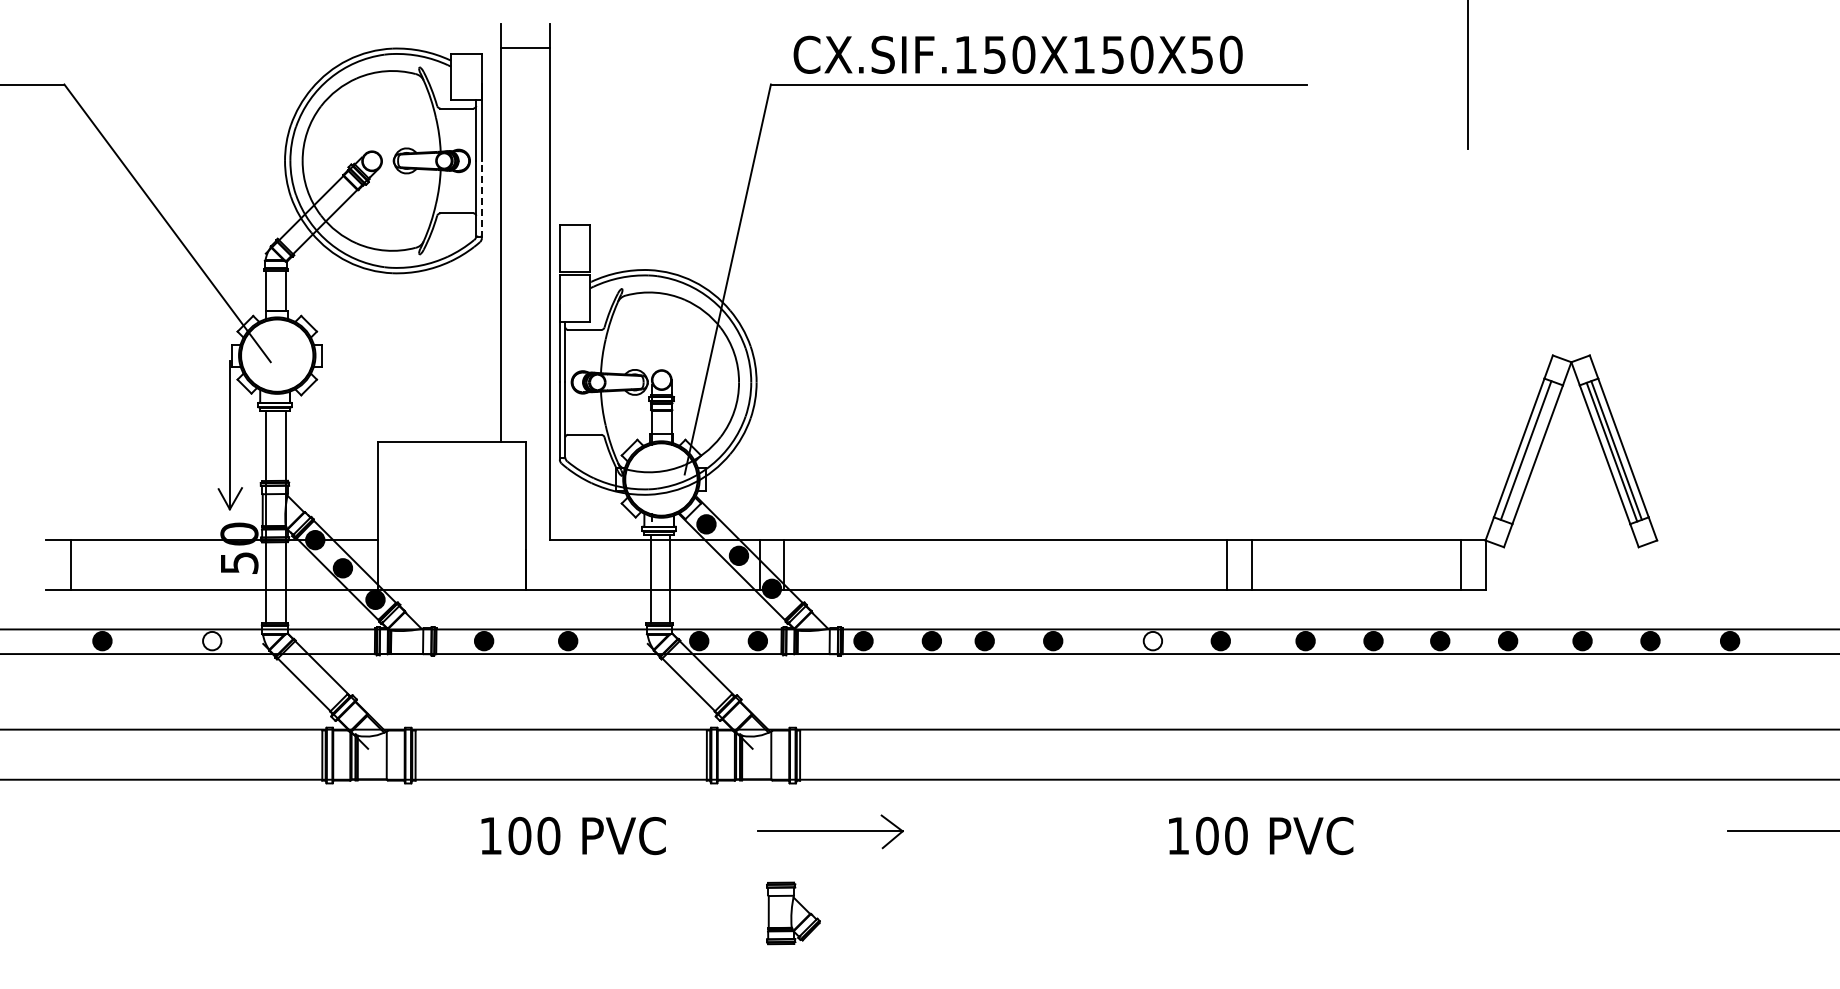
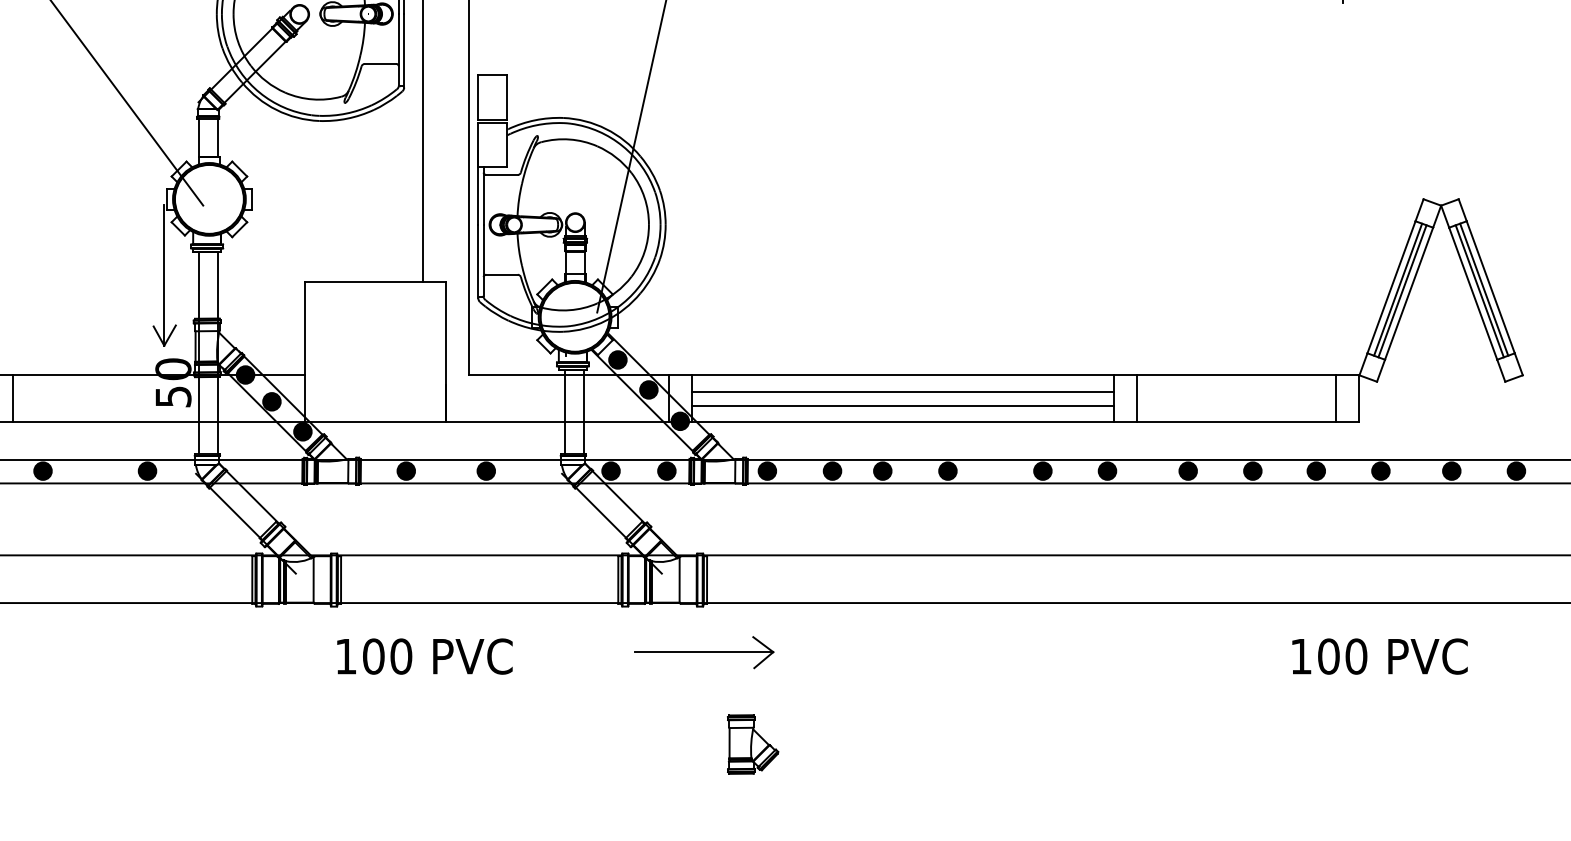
line: (481, 199) -> (403, 50), dashed -> solid
line: (1530, 451) -> (1402, 290), added
line: (1005, 557) -> (902, 391), added
line: (1005, 572) -> (902, 405), added
fill: (212, 640) -> (147, 470), added
fill: (1152, 640) -> (1042, 470), added
part: (830, 831) -> (704, 652), moved
text: (573, 836) -> (424, 657), moved
text: (1261, 836) -> (1380, 657), moved
part: (793, 913) -> (753, 744), moved

